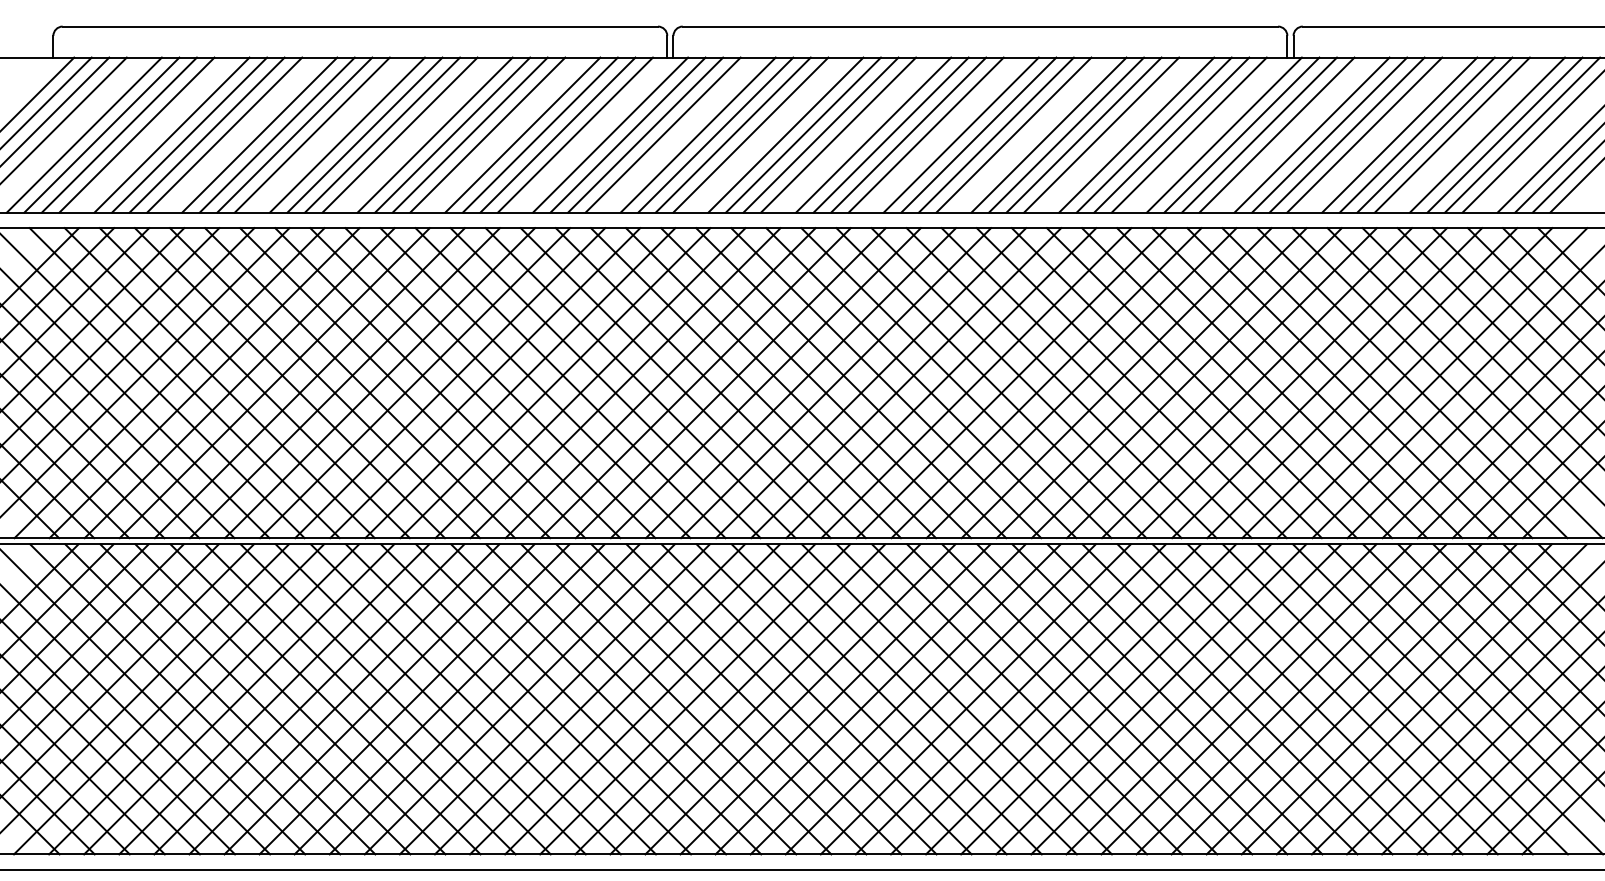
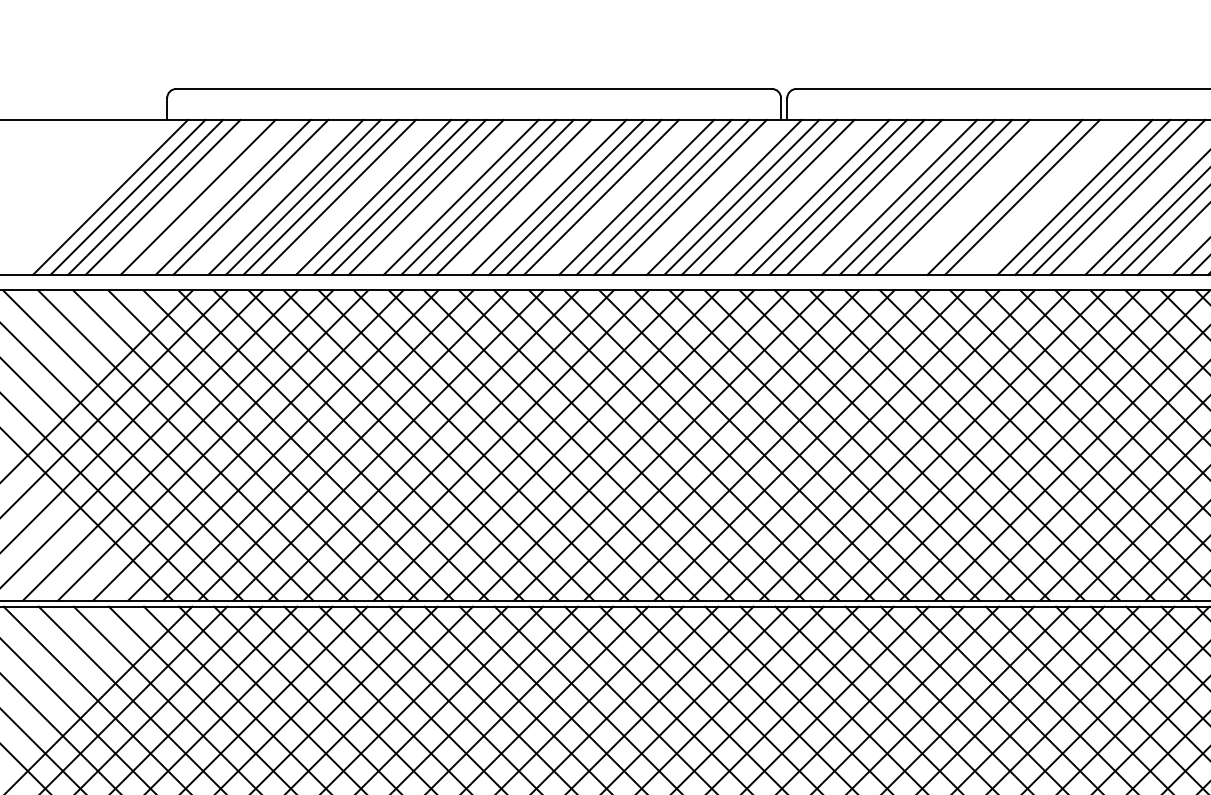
line: (101, 134) -> (215, 196), removed
line: (873, 134) -> (987, 196), removed
line: (925, 134) -> (1039, 196), removed

